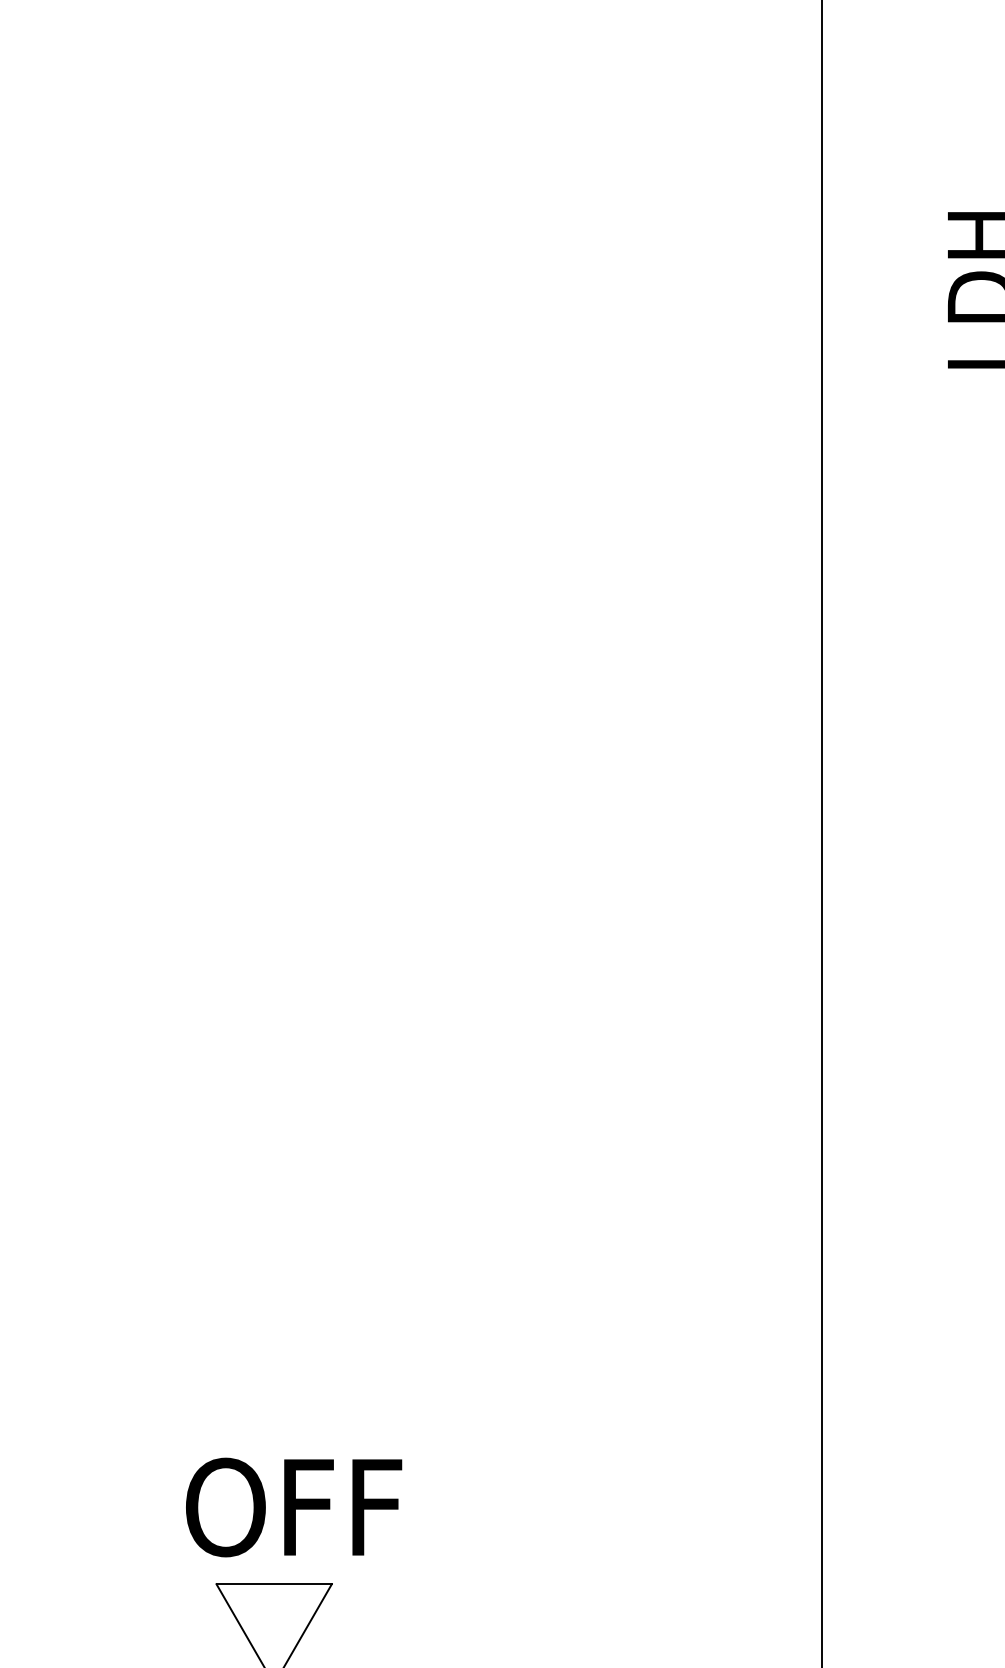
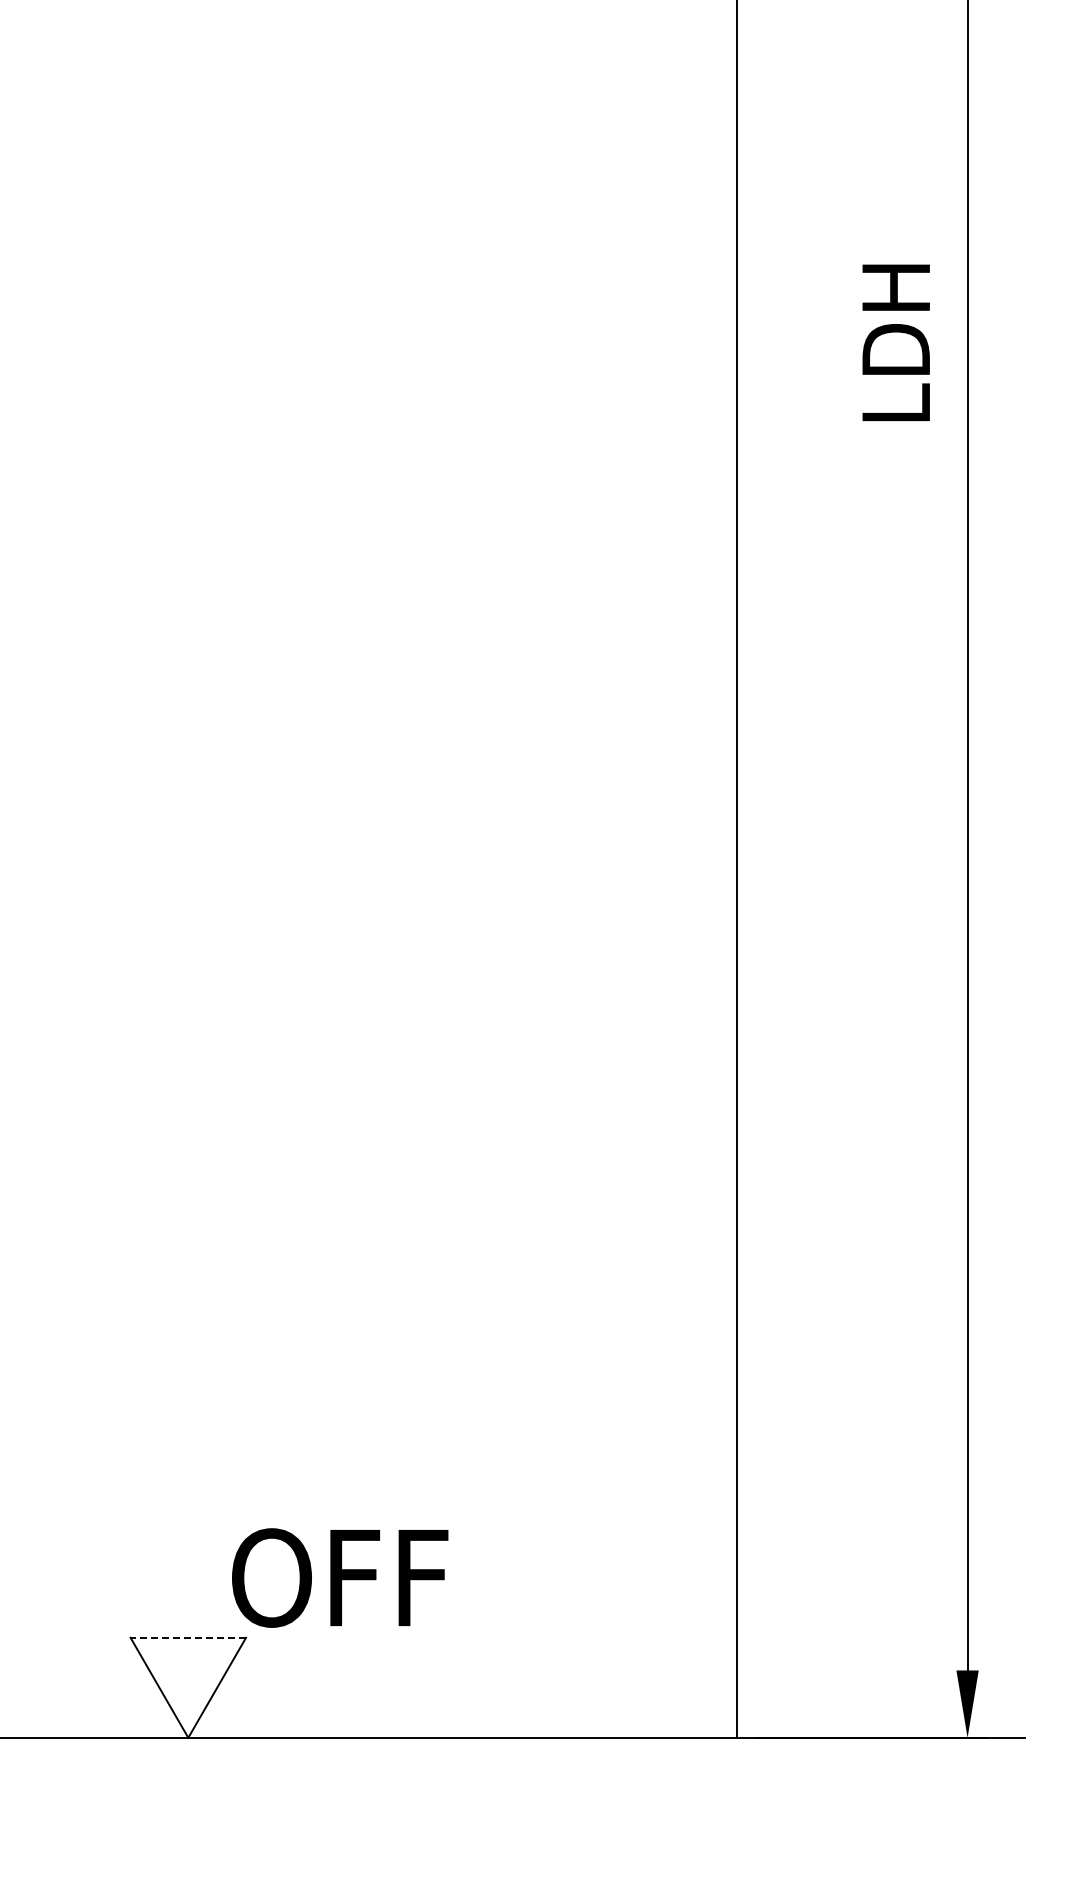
text: (294, 1506) -> (340, 1577), moved
line: (274, 1583) -> (188, 1637), solid -> dashed

